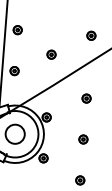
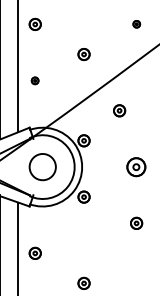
part: (91, 35) -> (136, 23), size x0.6
part: (14, 70) -> (34, 80), size x0.6
part: (86, 98) -> (119, 110), moved
part: (83, 139) -> (136, 166), size x1.6

